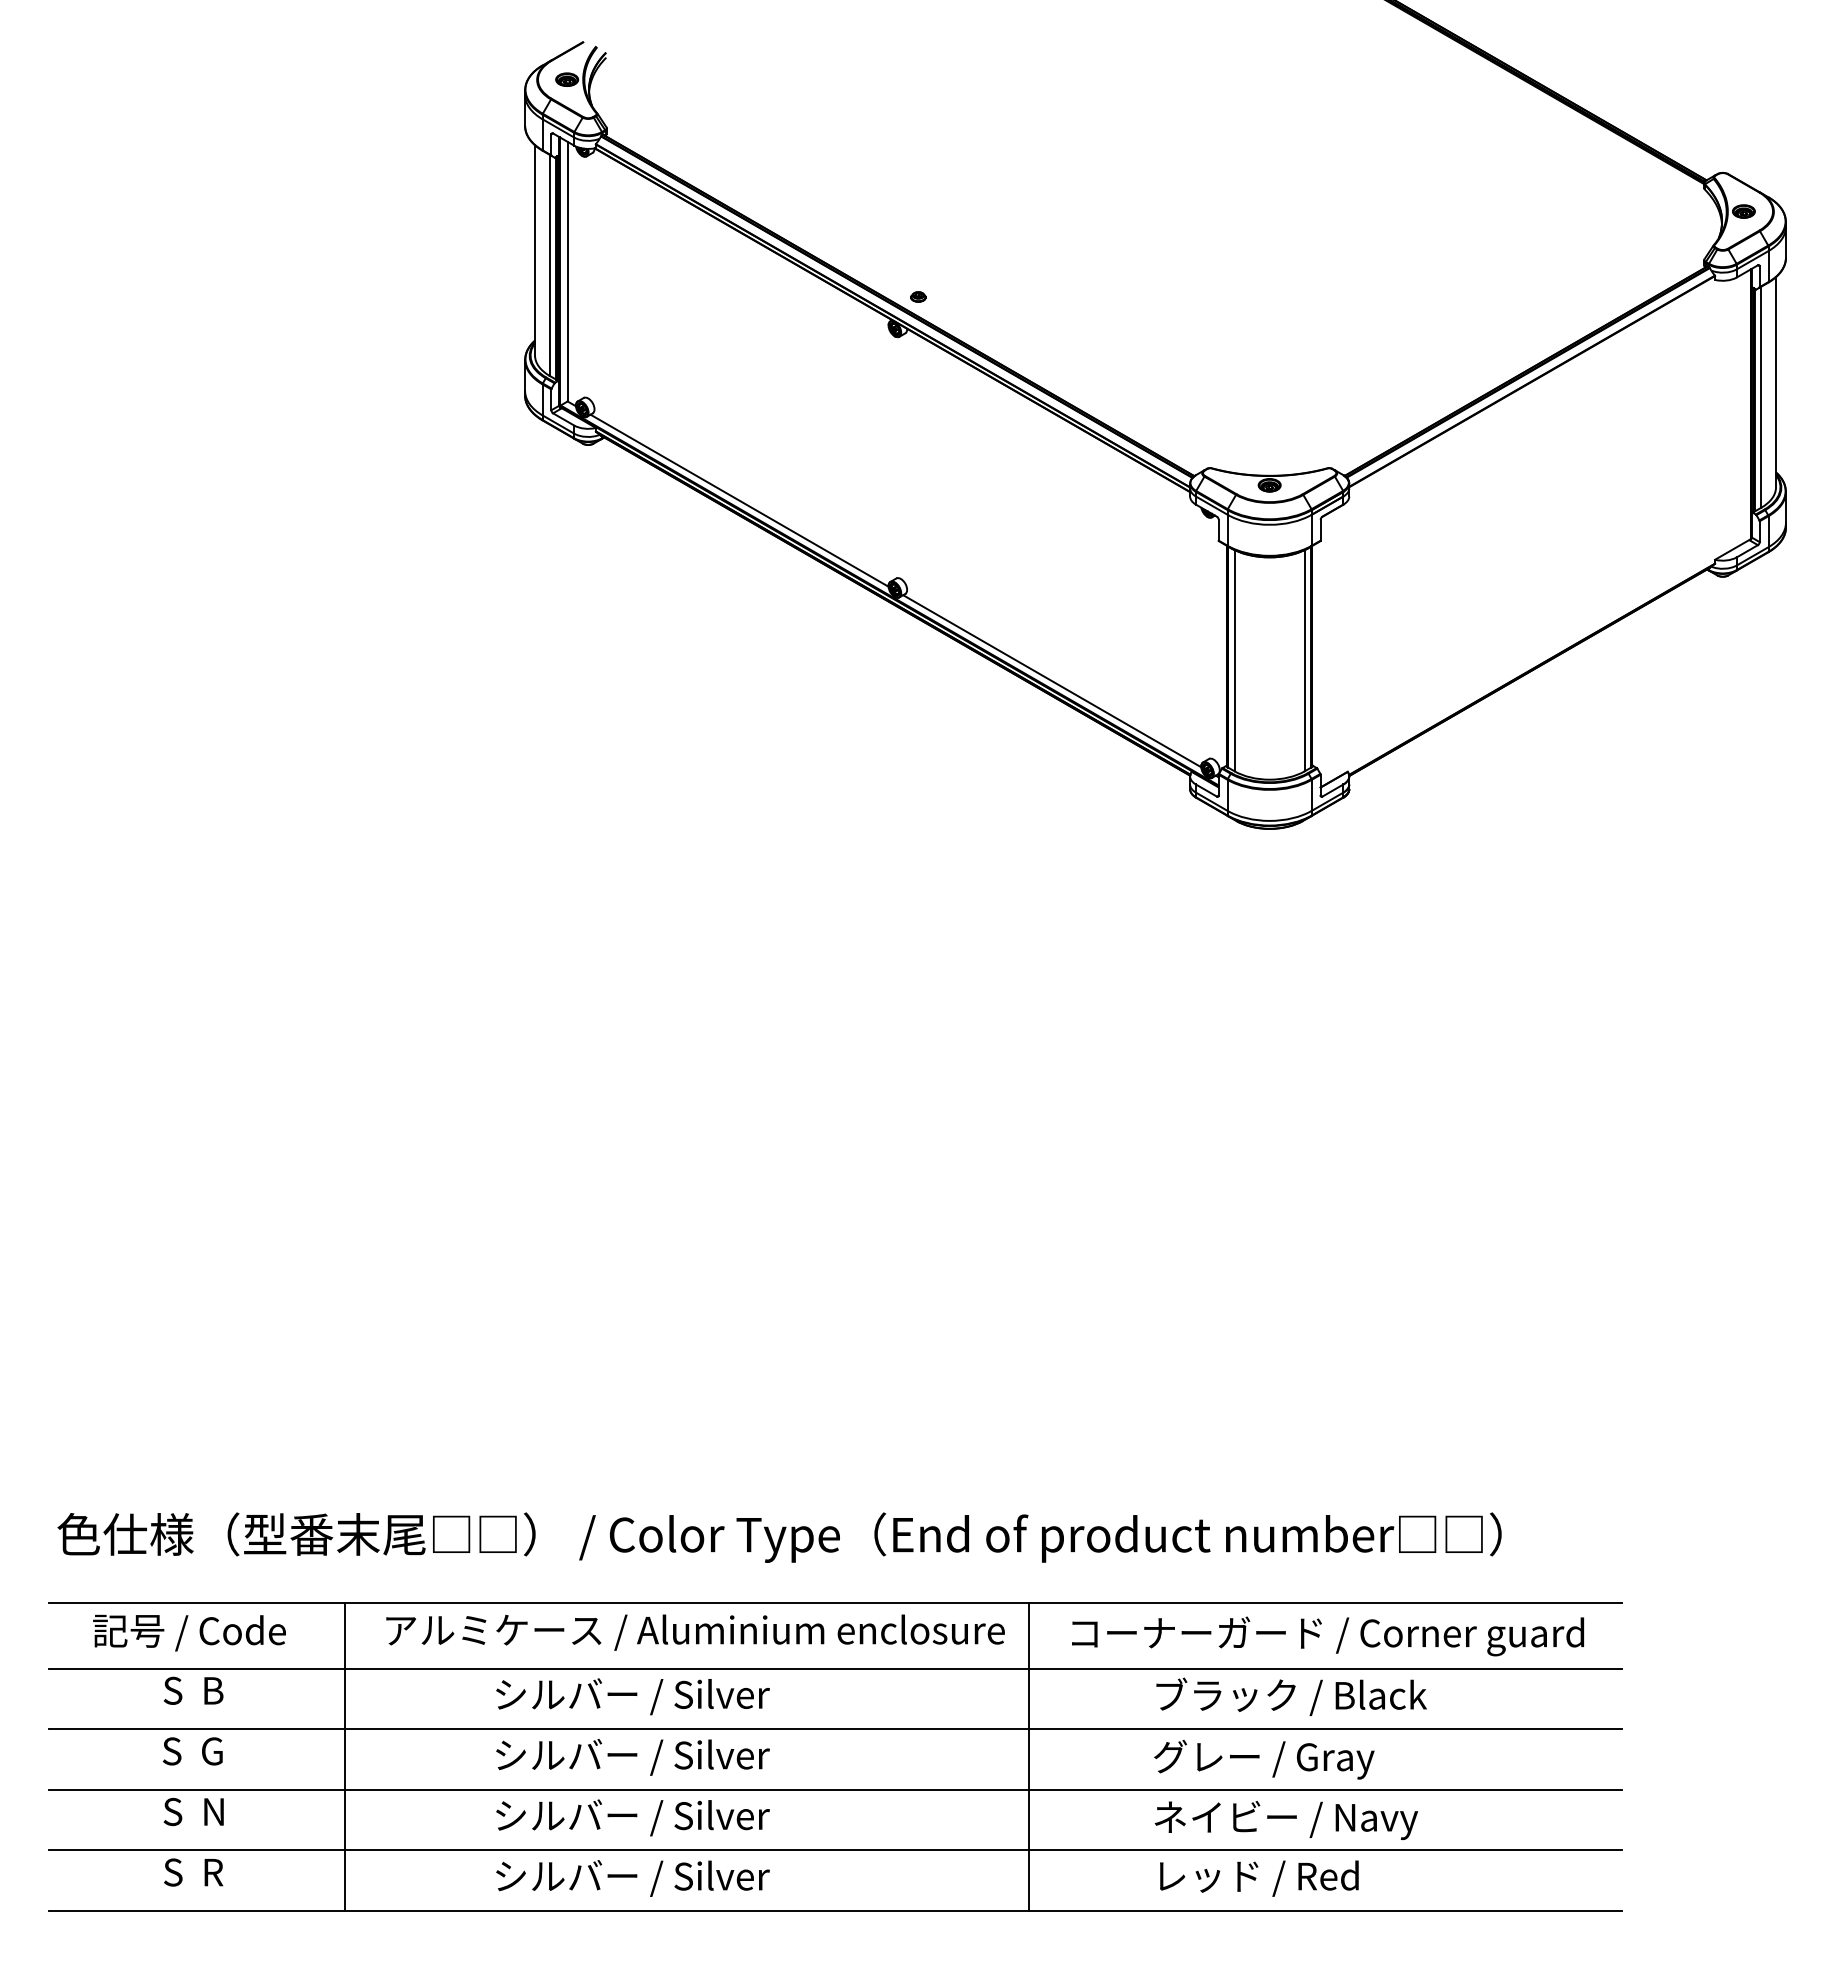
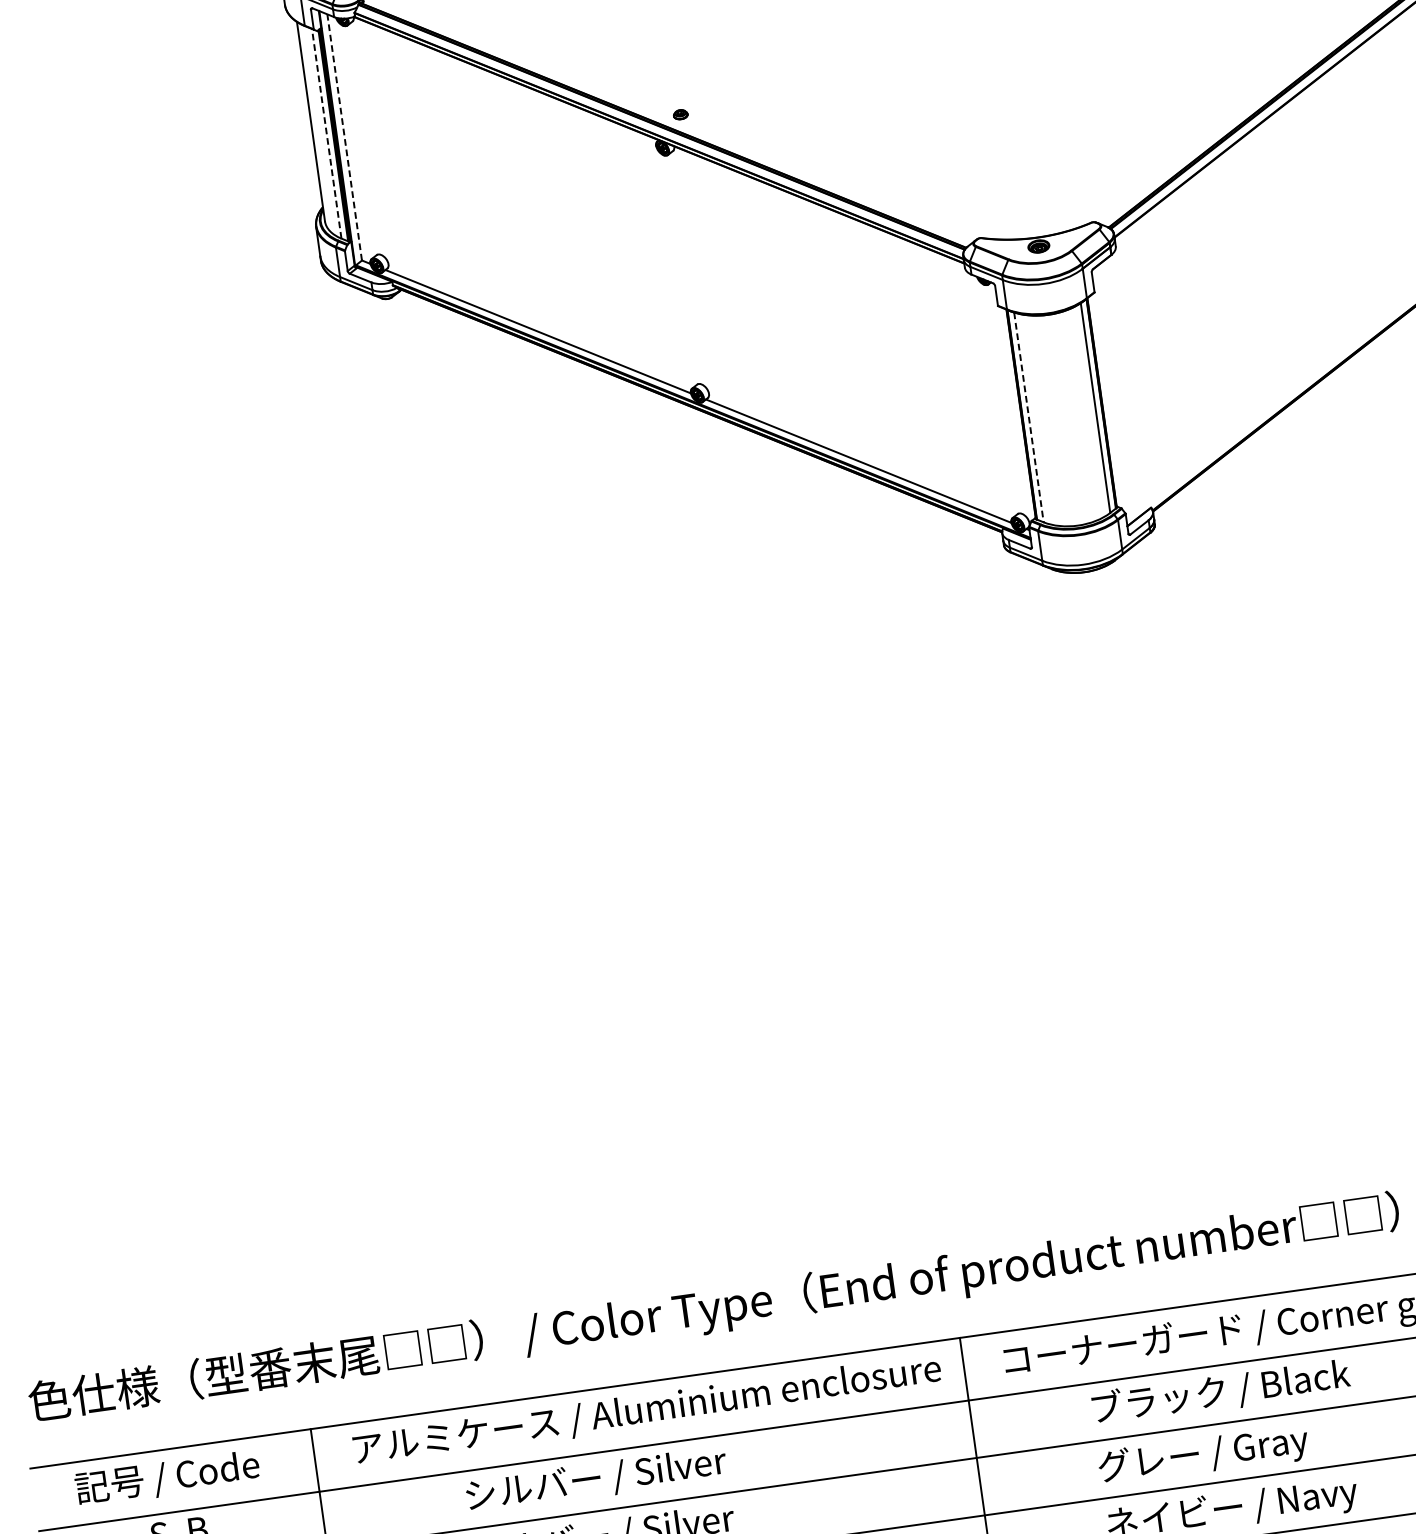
line: (549, 265) -> (326, 134), solid -> dashed
line: (567, 271) -> (344, 137), solid -> dashed
line: (1234, 660) -> (1028, 417), solid -> dashed

